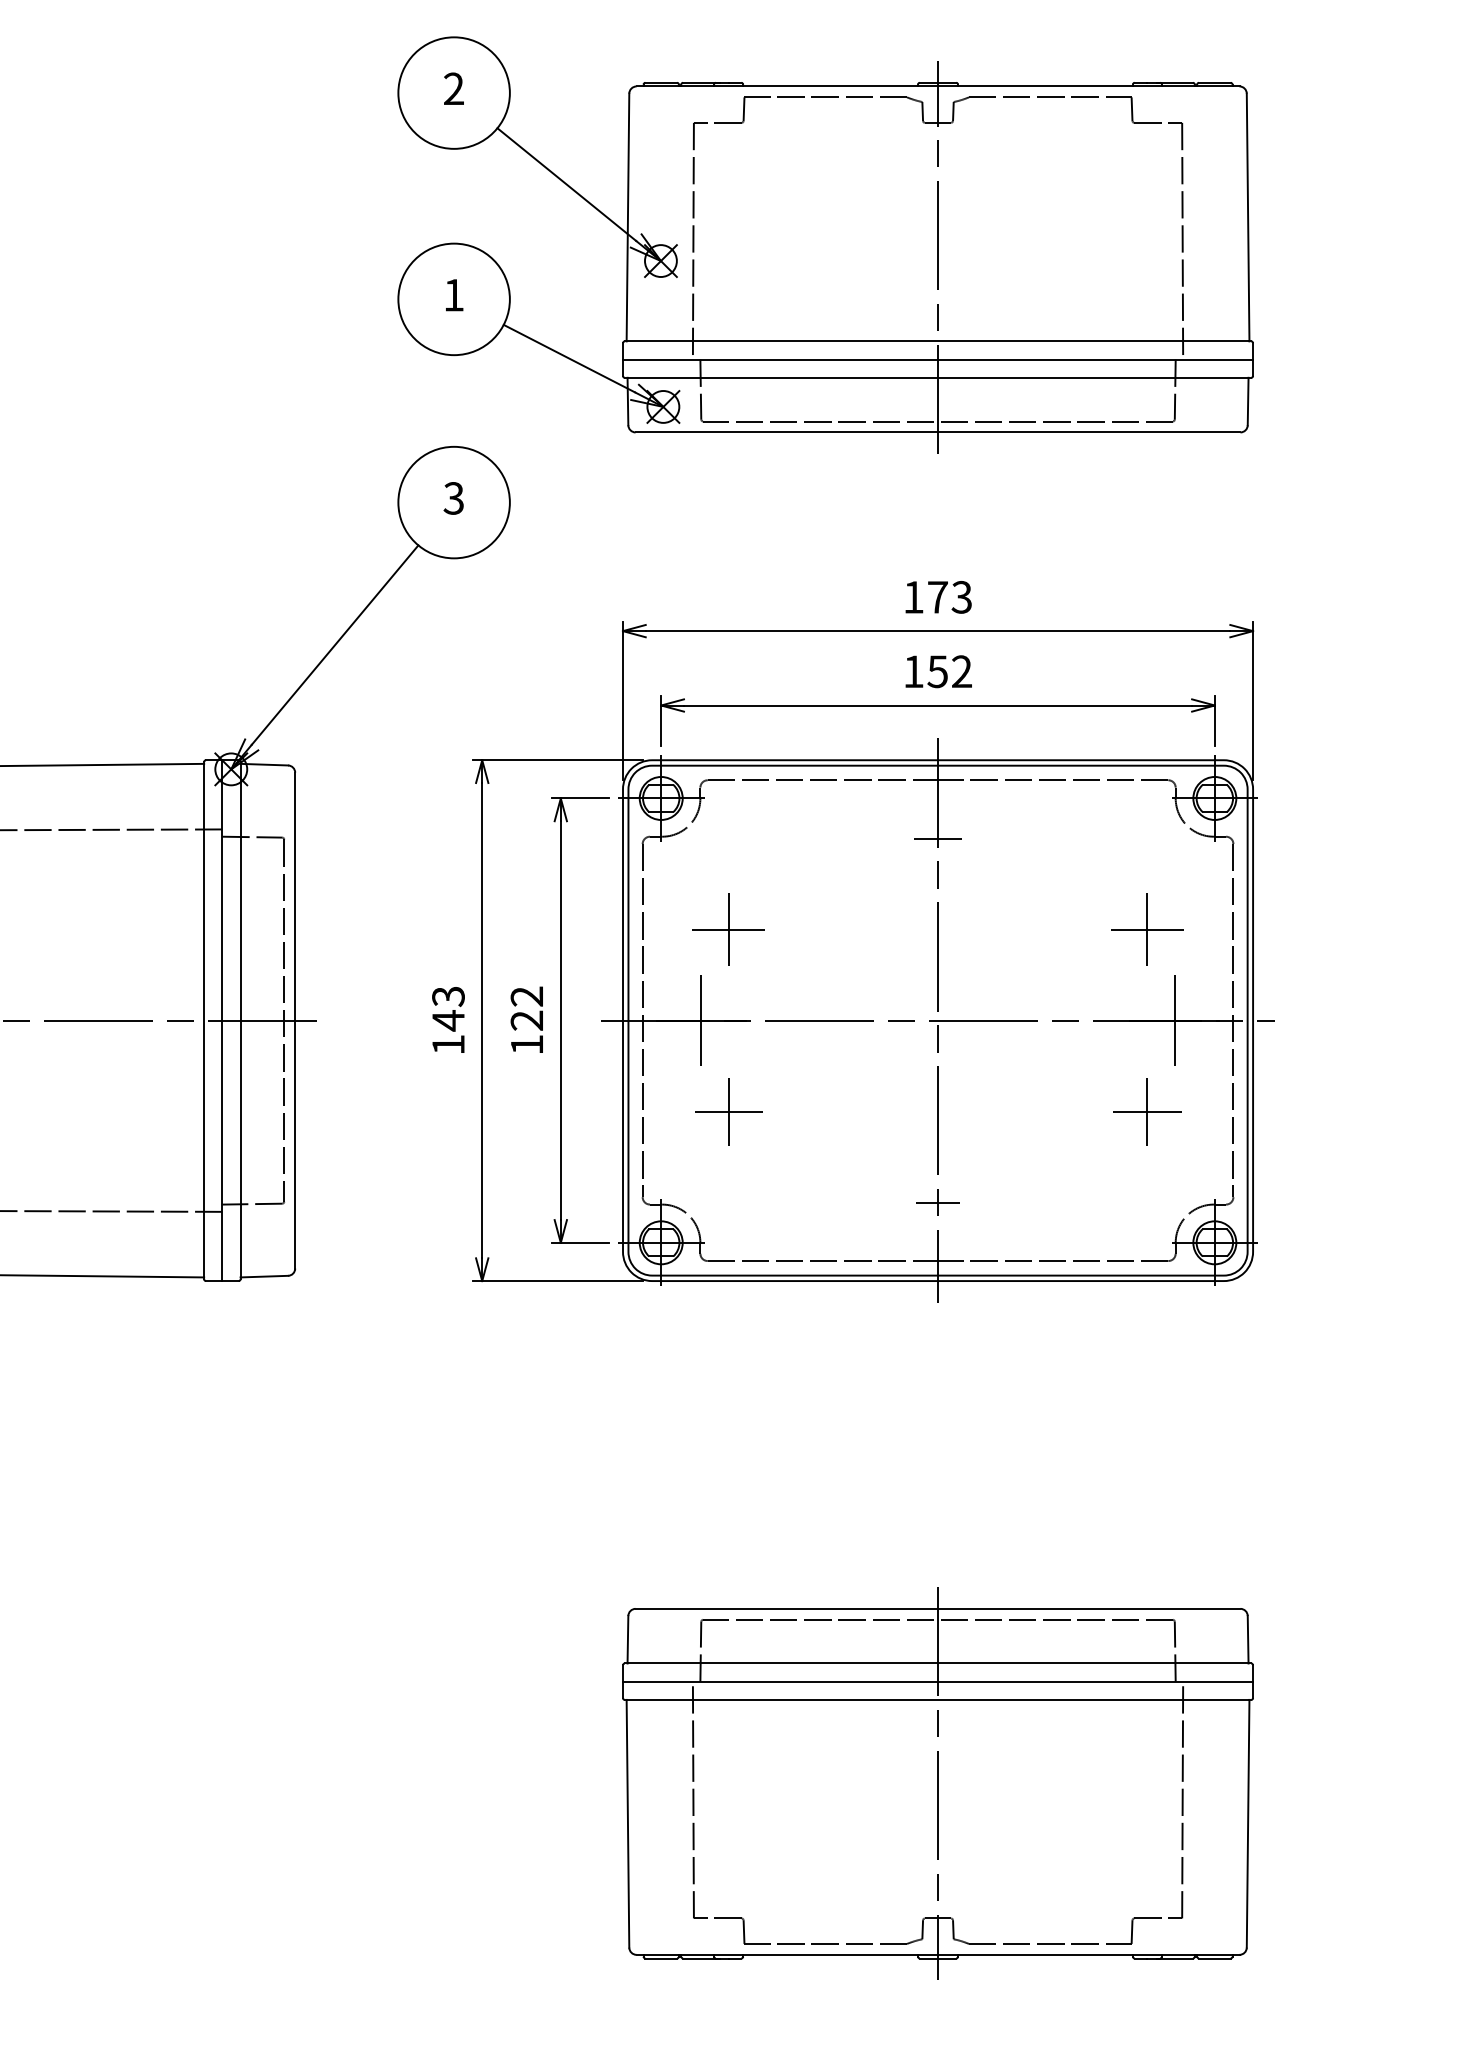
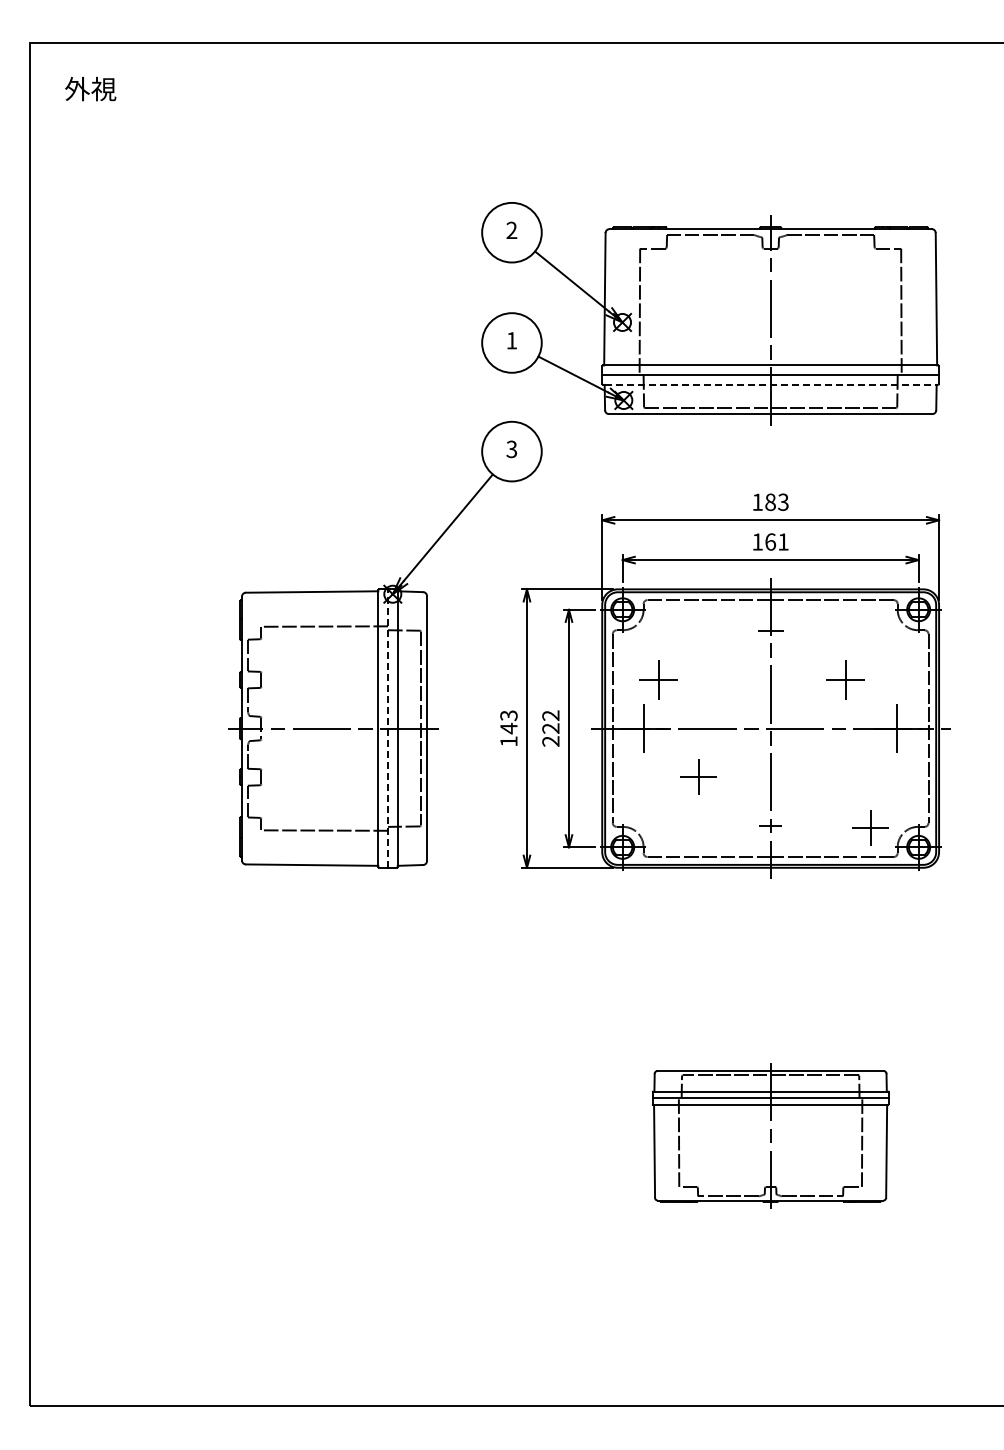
line: (939, 377) -> (771, 384), solid -> dashed
text: (937, 595) -> (770, 501), 173 -> 183
text: (948, 670) -> (776, 541), 152 -> 161
part: (1147, 928) -> (845, 679), moved
line: (223, 1020) -> (388, 728), solid -> dashed
text: (526, 1044) -> (550, 741), 122 -> 222
part: (728, 1110) -> (698, 776), moved
part: (1147, 1110) -> (870, 827), moved
part: (937, 1783) -> (770, 1136), size x0.7

